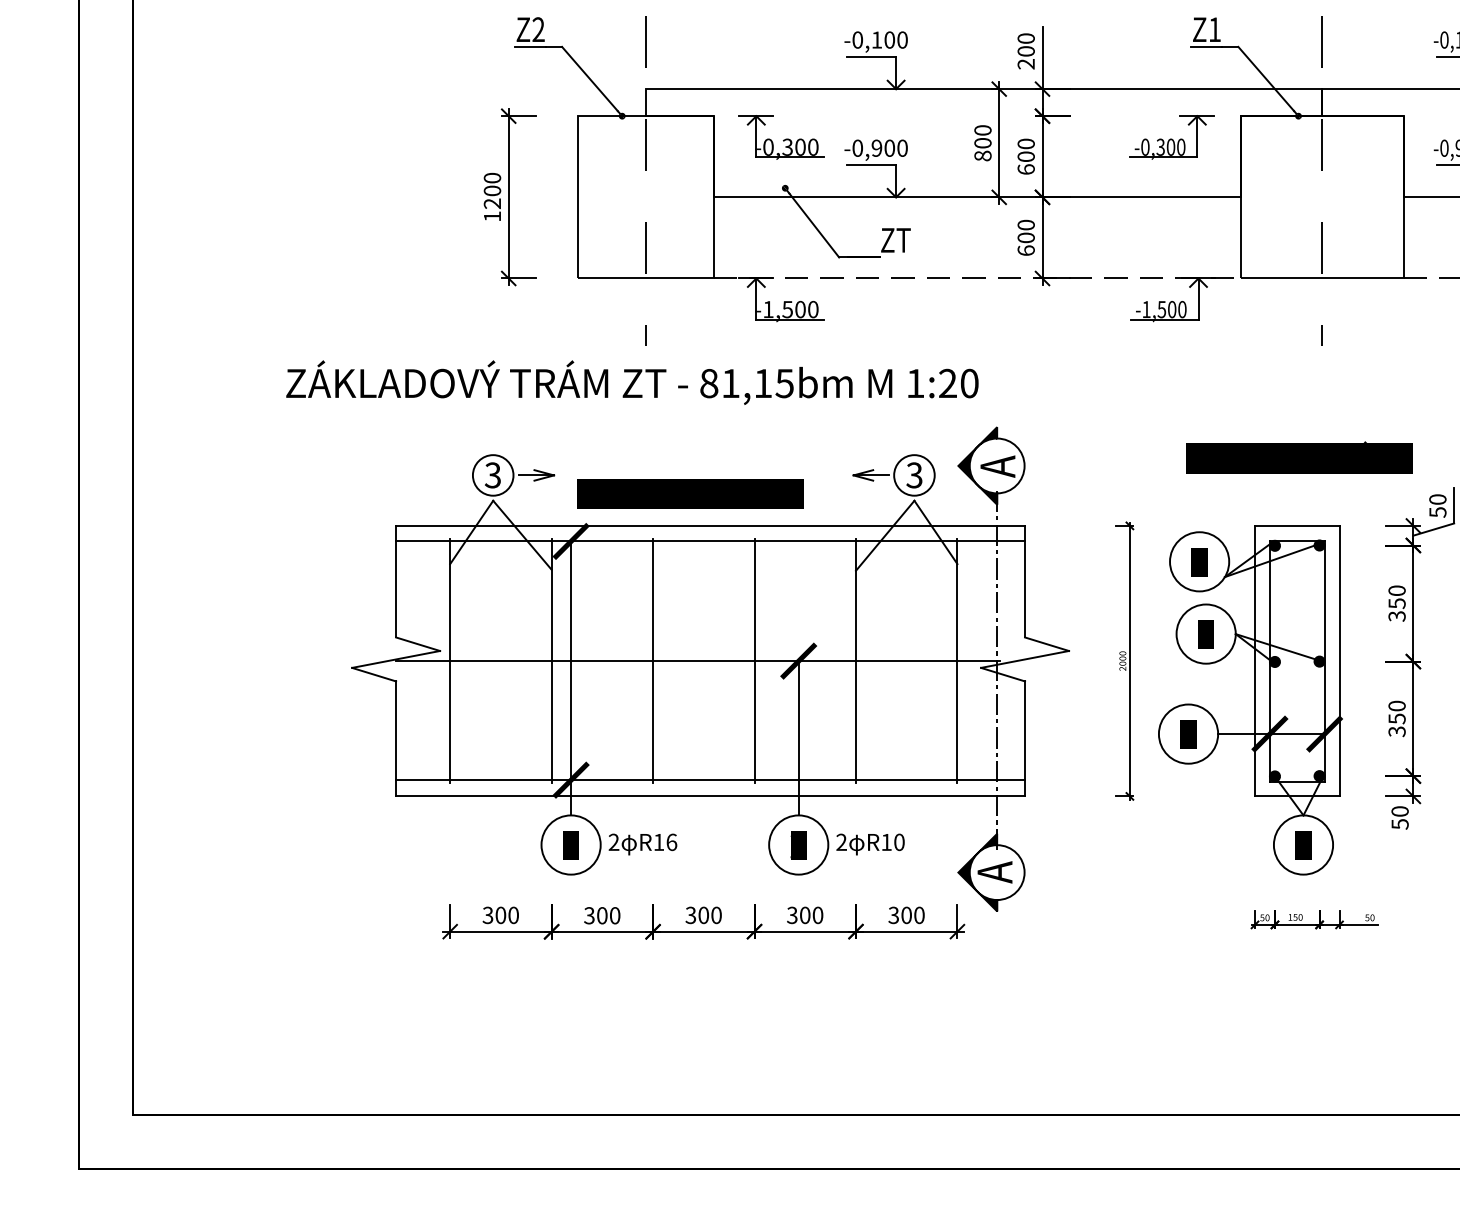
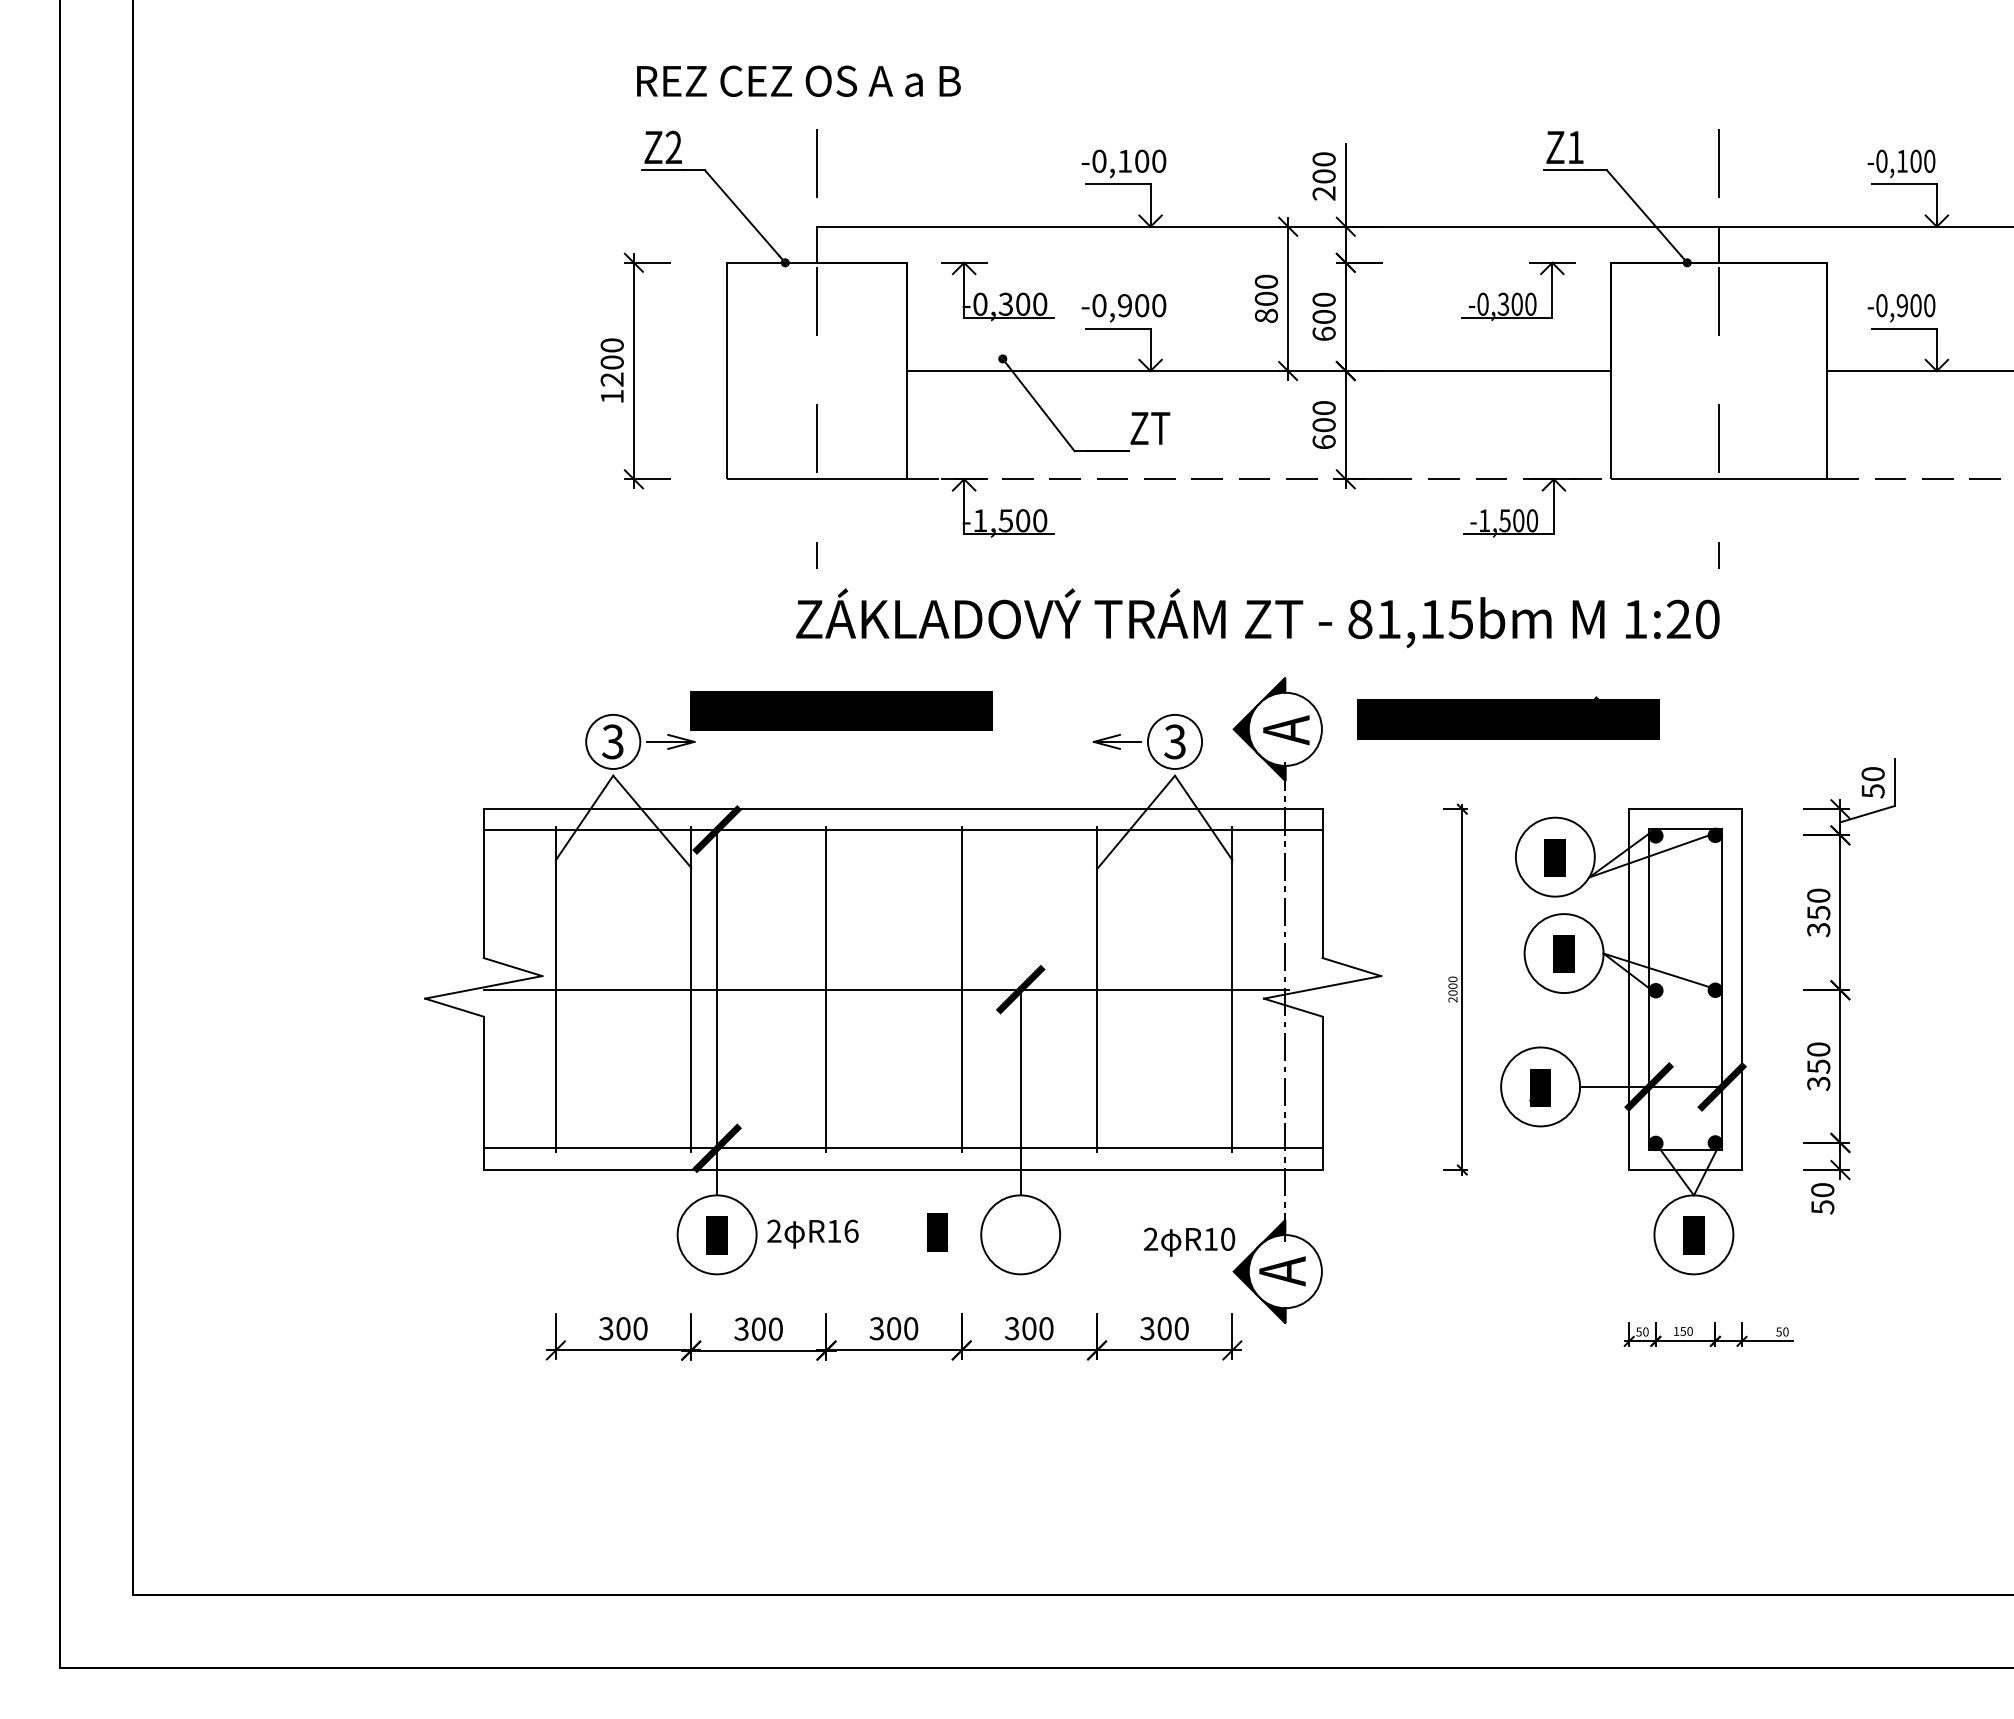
text: (632, 382) -> (1257, 618), moved
text: (1299, 457) -> (1508, 717), moved
text: (690, 493) -> (841, 710), moved
text: (870, 844) -> (1189, 1241), moved
text: (797, 845) -> (936, 1232), moved

